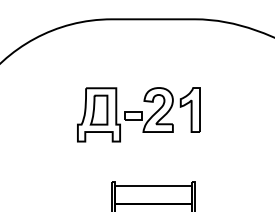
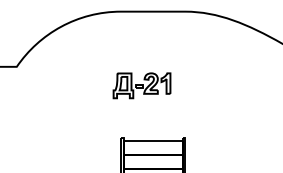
part: (138, 114) -> (141, 85), size x0.6

